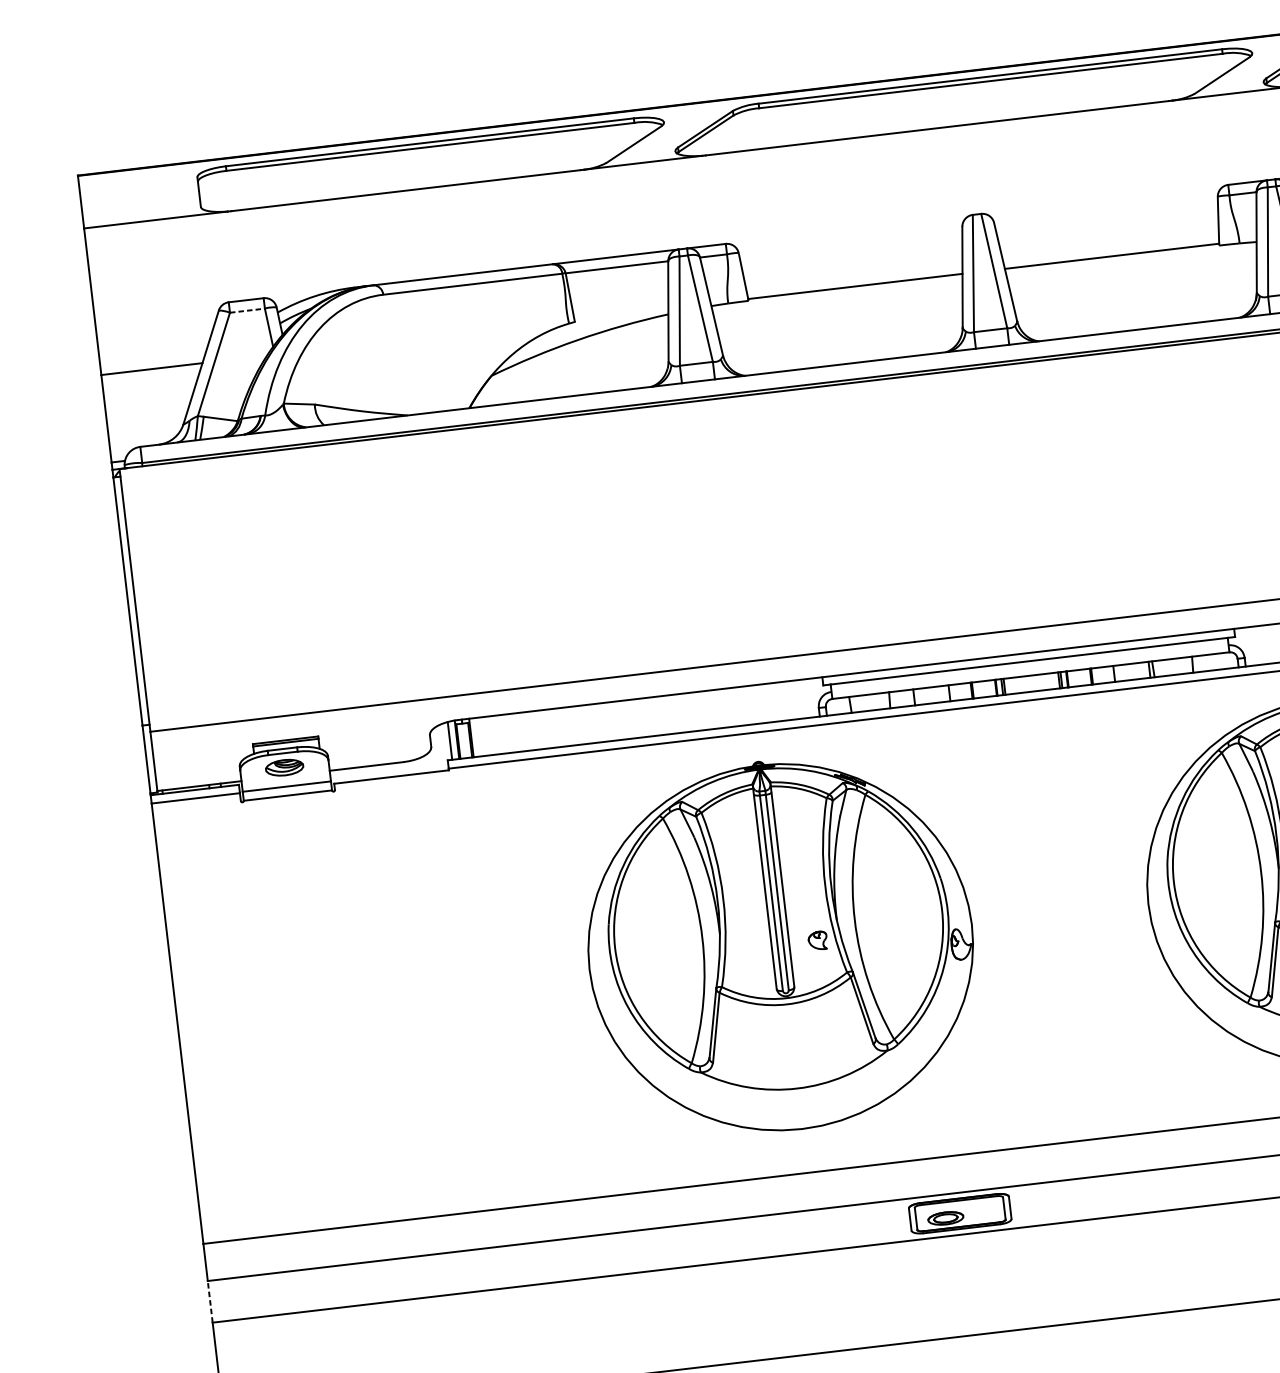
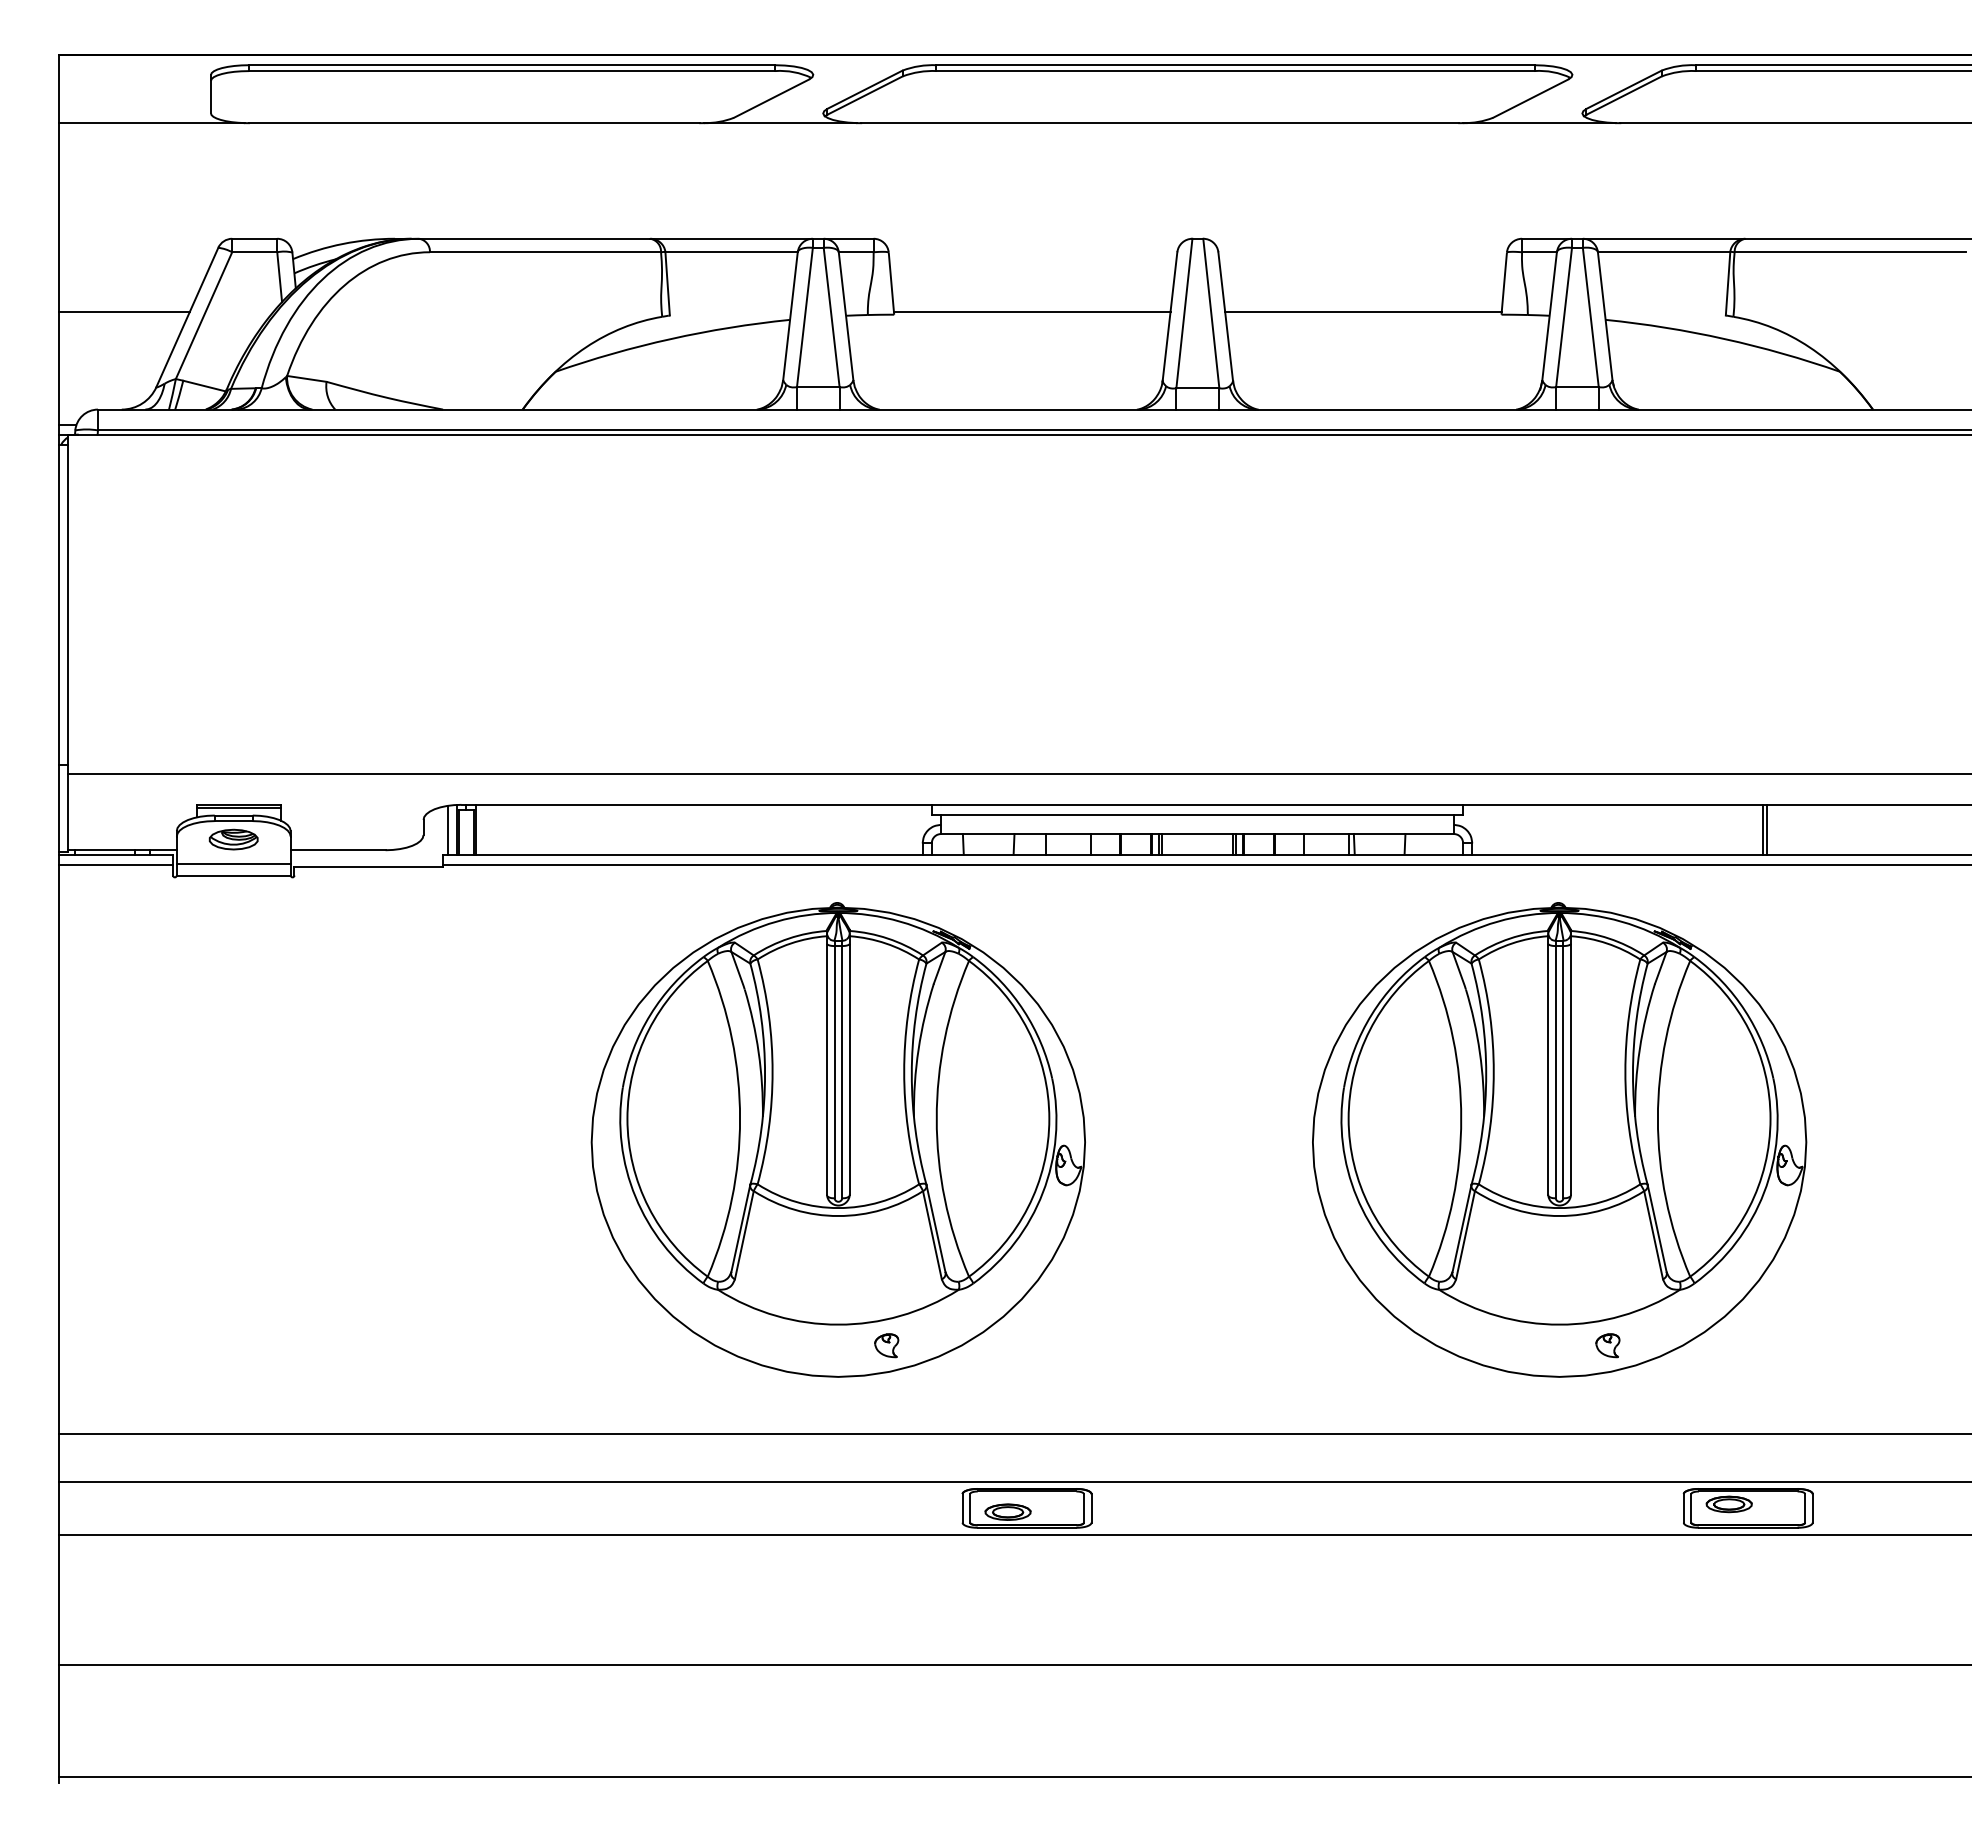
line: (247, 310) -> (254, 252), dashed -> solid
part: (817, 940) -> (886, 1345), moved
line: (210, 1301) -> (59, 1508), dashed -> solid

